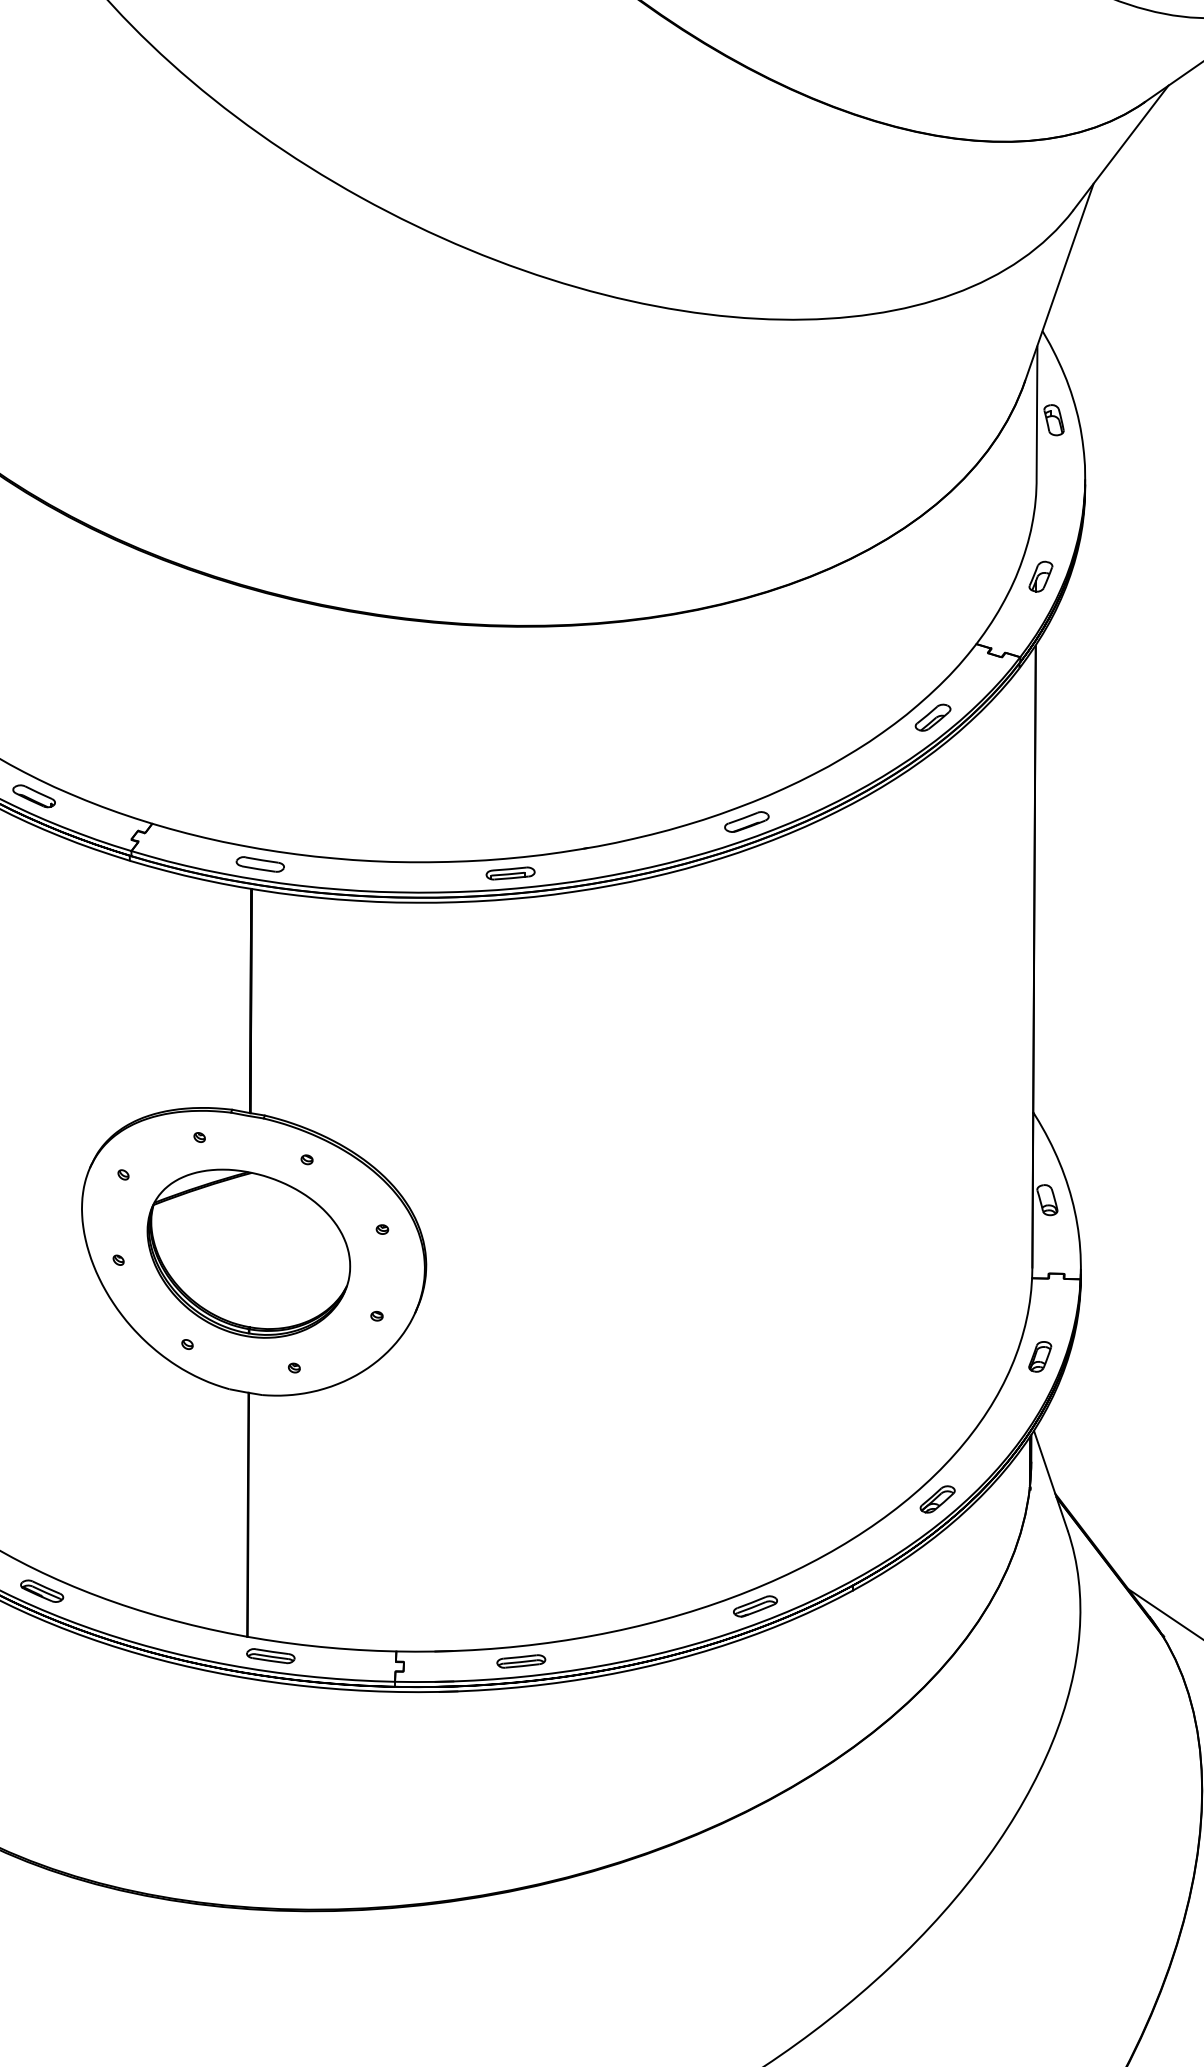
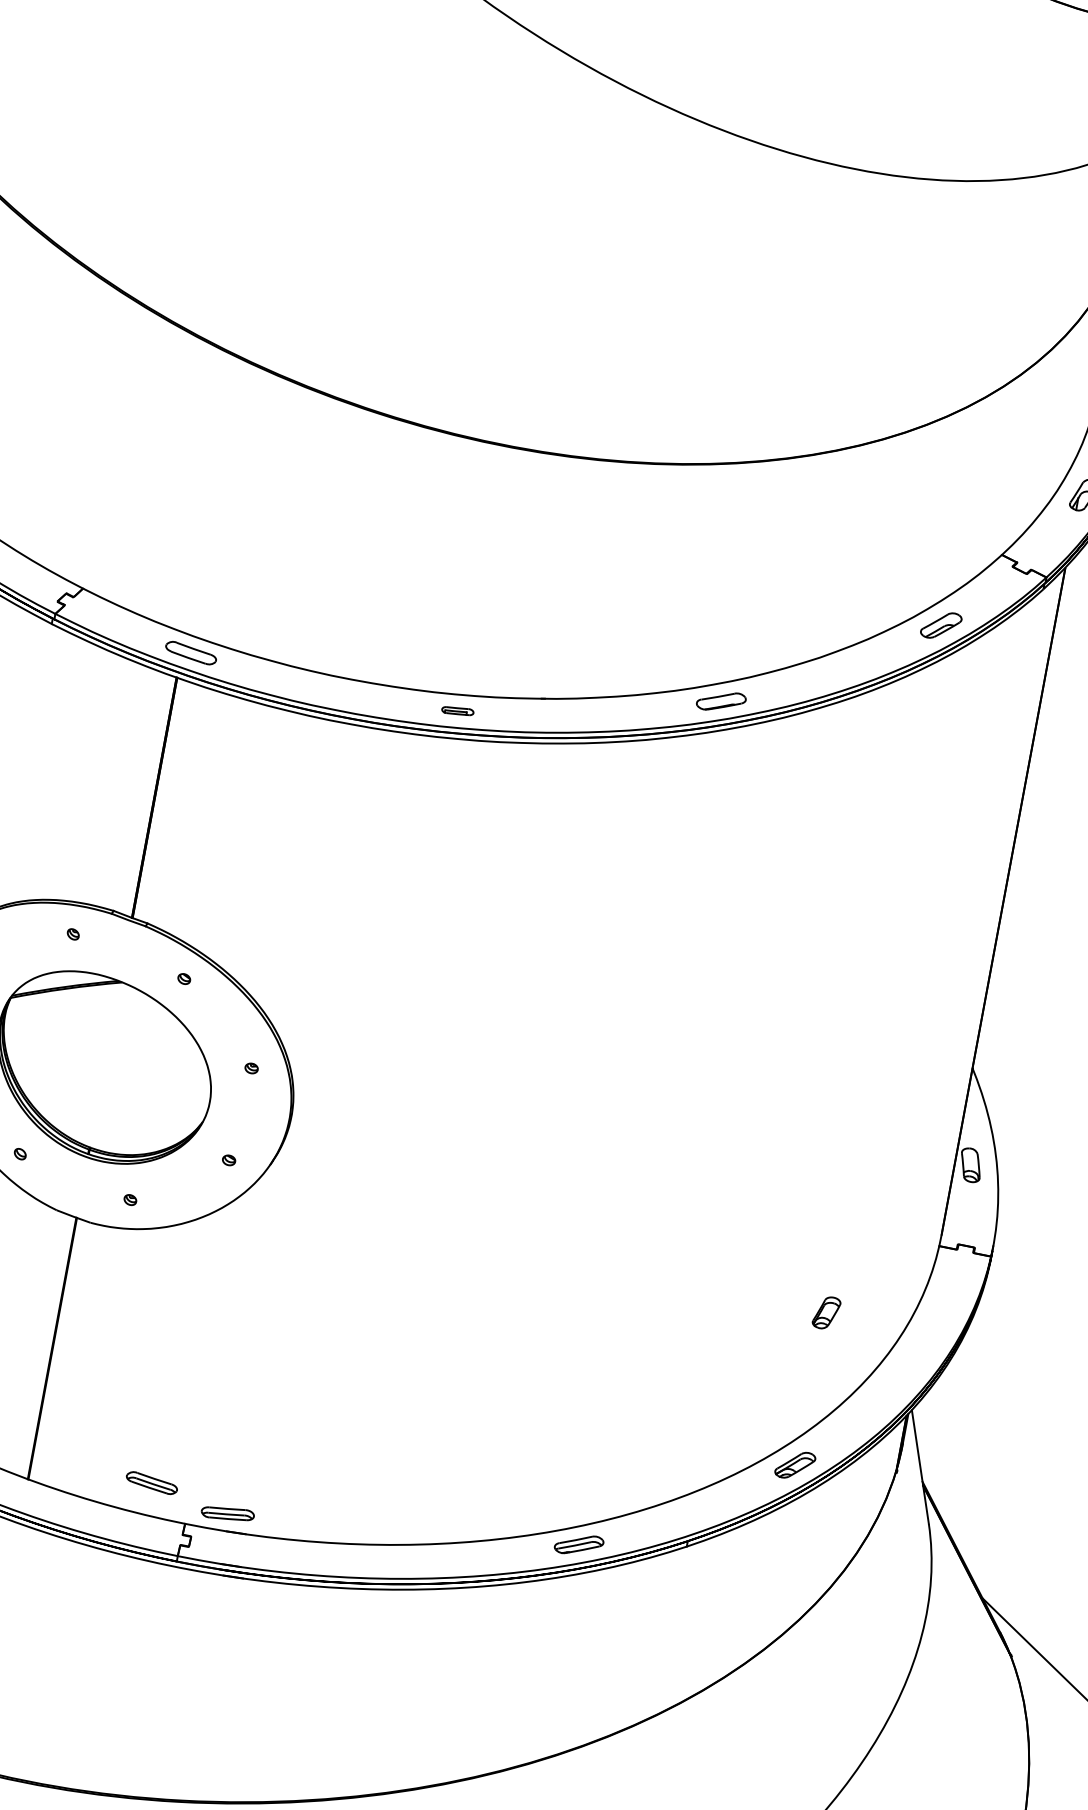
part: (510, 873) -> (457, 711), size x0.6
part: (1040, 1356) -> (826, 1312), moved
part: (270, 1656) -> (151, 1483), moved
part: (521, 1661) -> (228, 1513), moved

